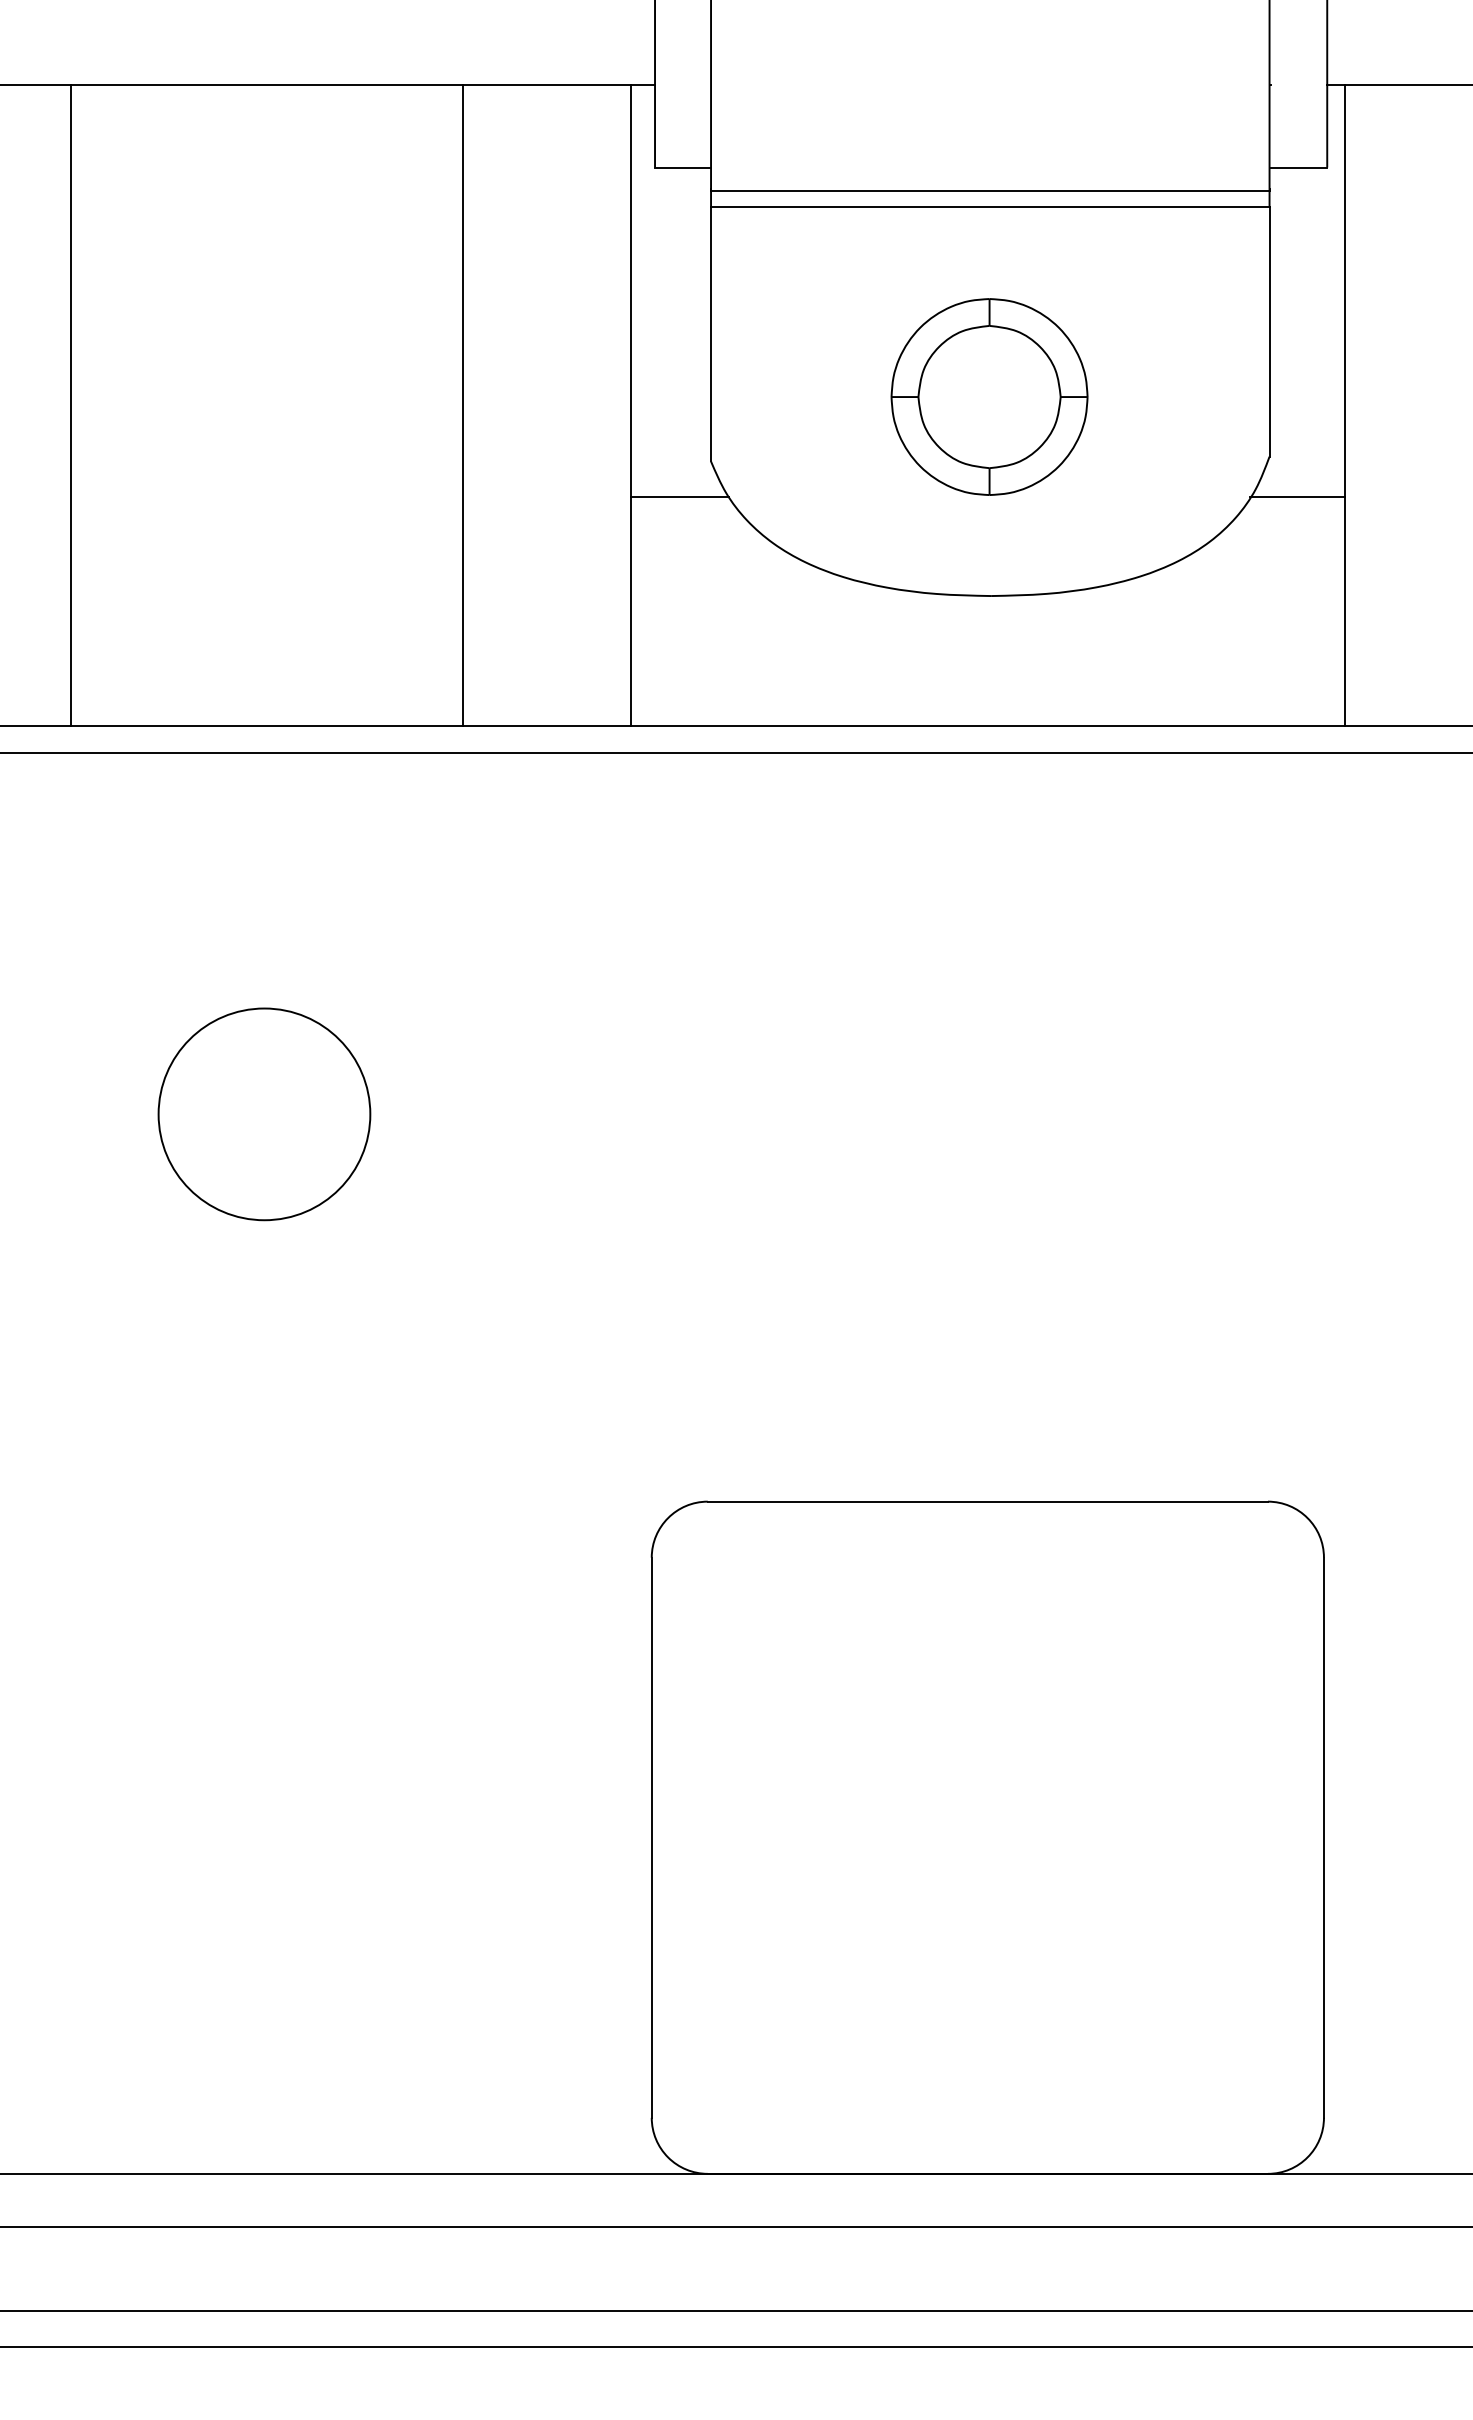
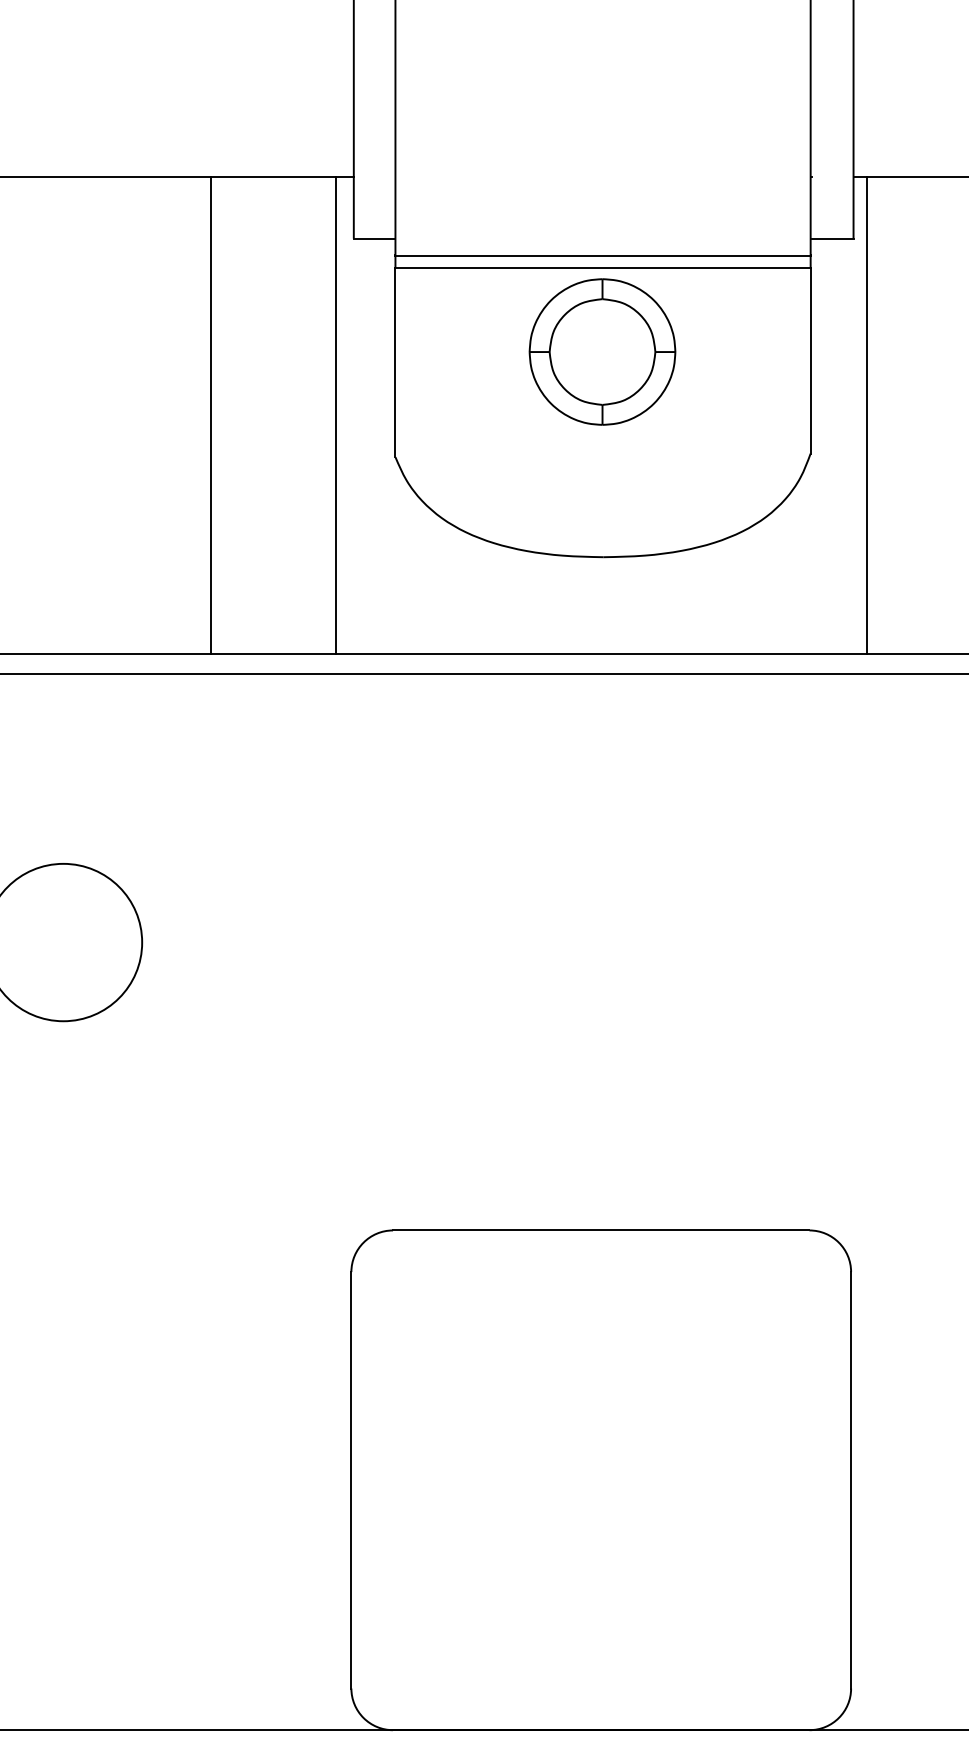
part: (989, 396) -> (602, 351), moved
line: (680, 496) -> (372, 483), removed
line: (1297, 496) -> (831, 483), removed

